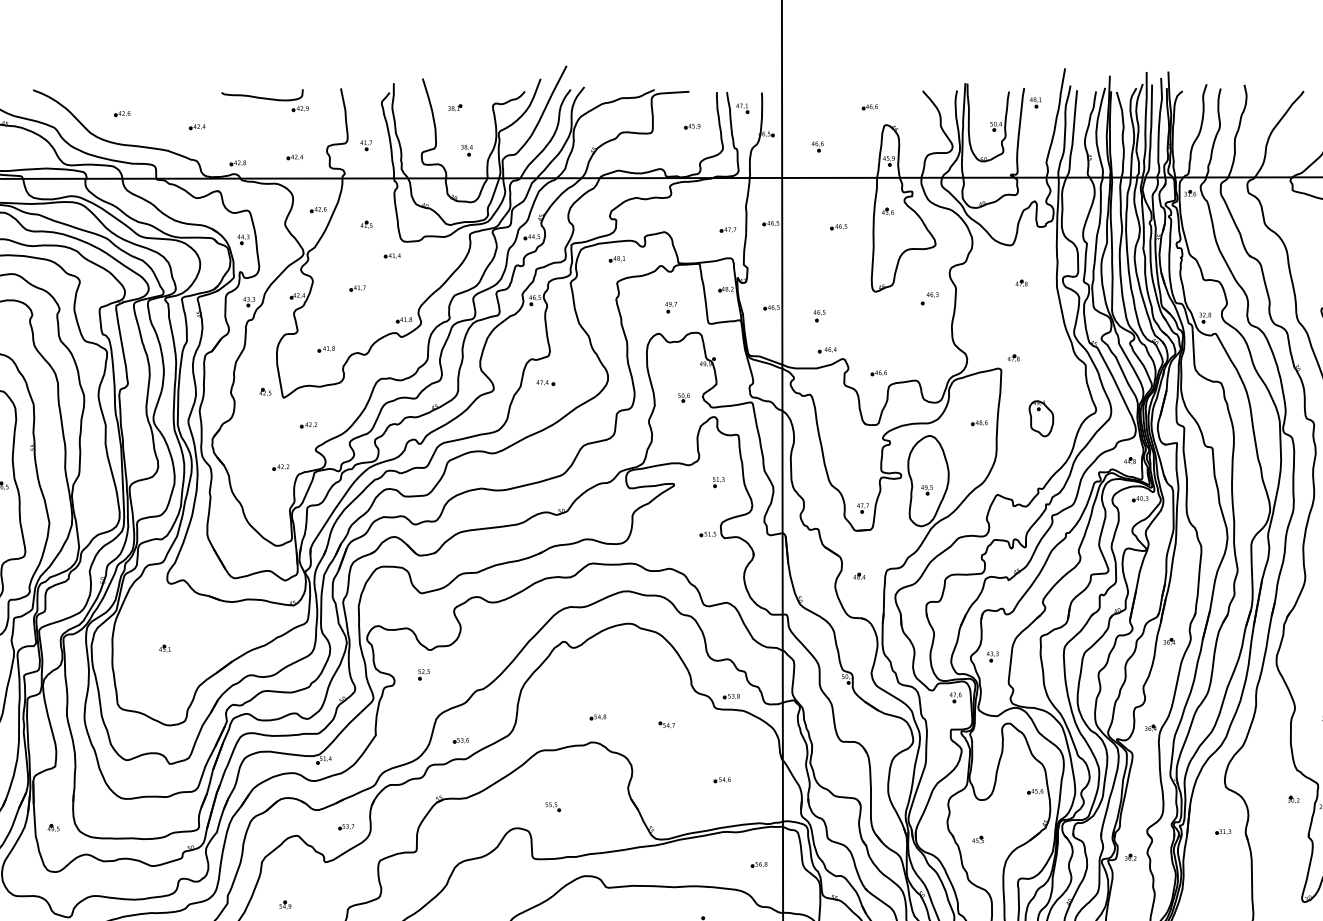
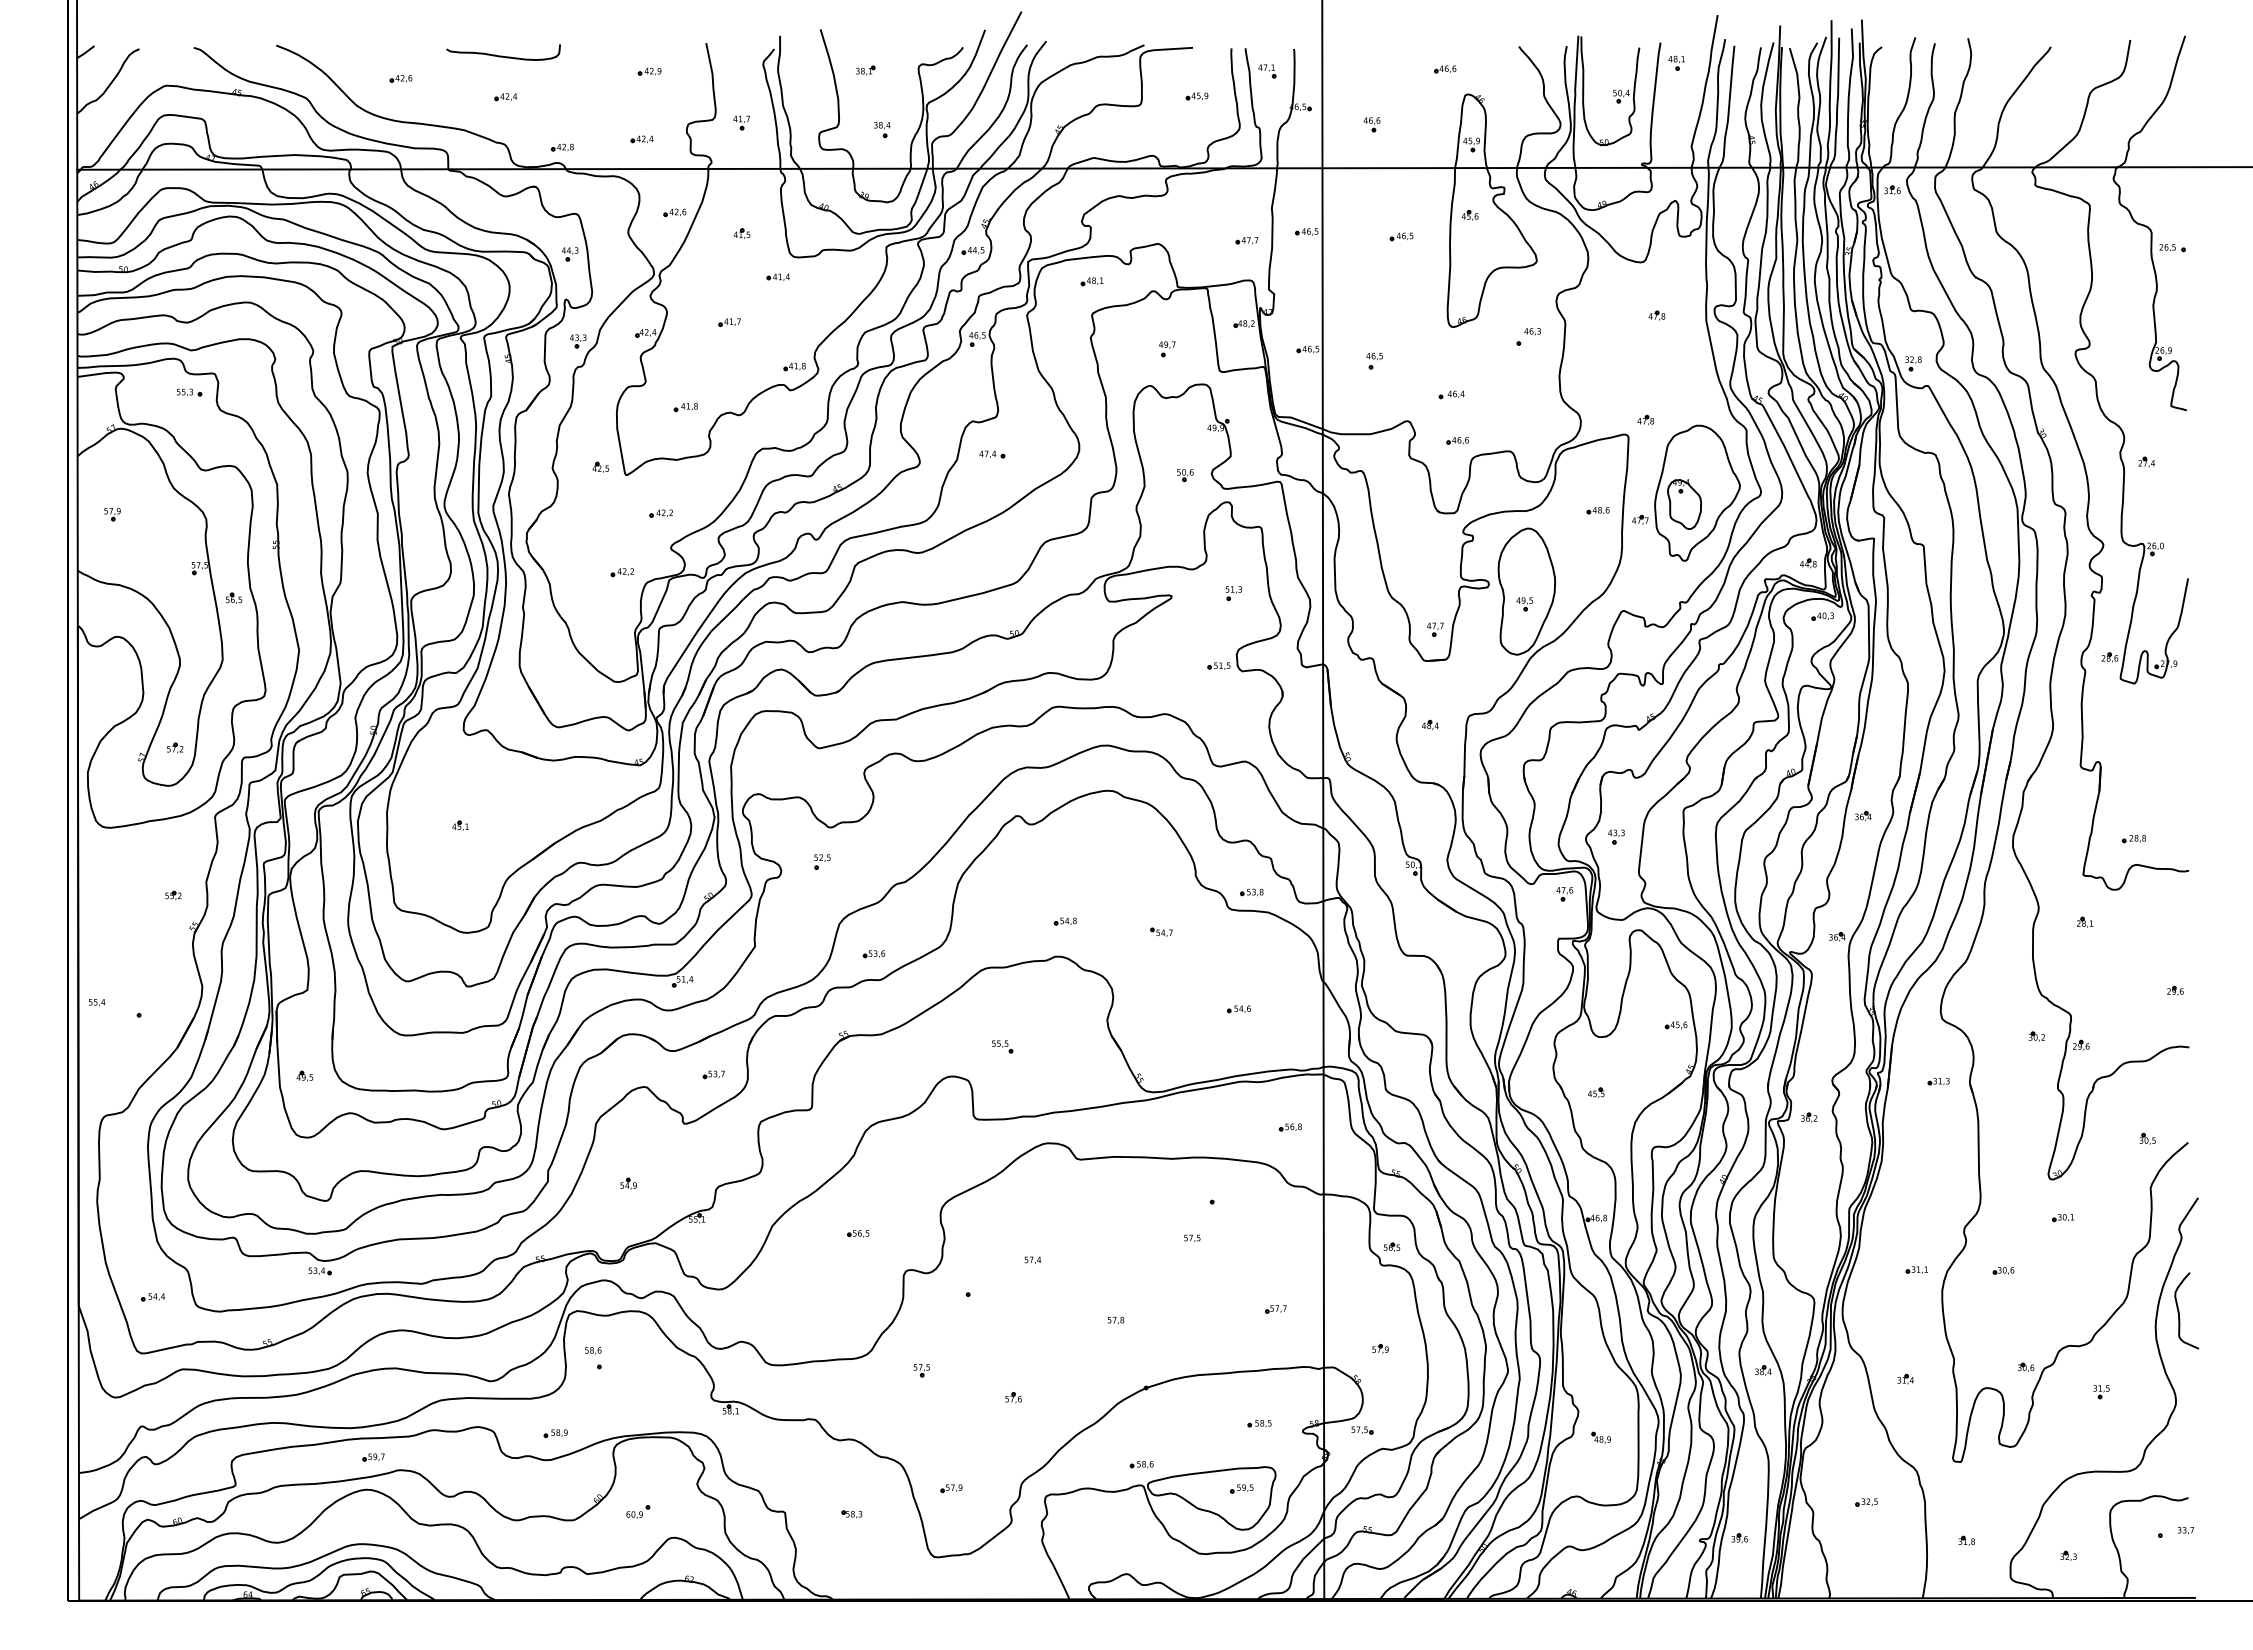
curve: (261, 97) -> (502, 55), moved
part: (827, 349) -> (1451, 394), moved
part: (1042, 410) -> (1686, 492), added

